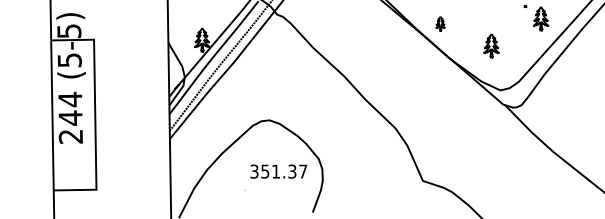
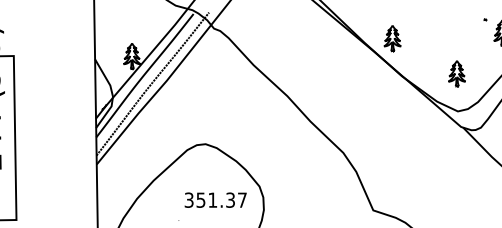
part: (440, 23) -> (392, 38), size x1.67
part: (491, 45) -> (456, 73), moved

